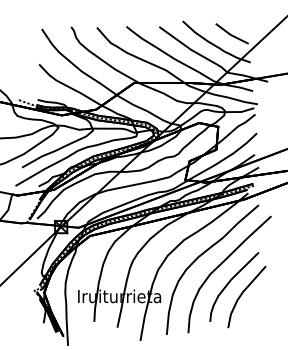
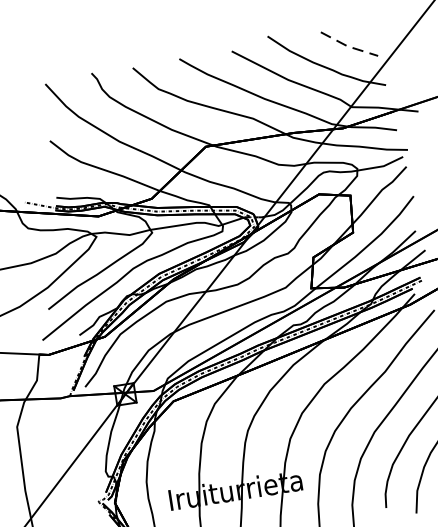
line: (230, 35) -> (347, 47), solid -> dashed

